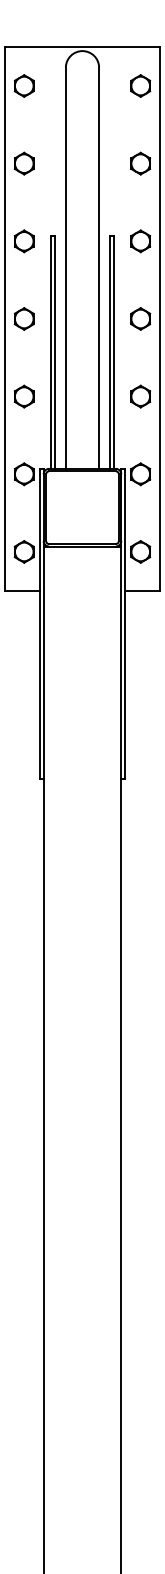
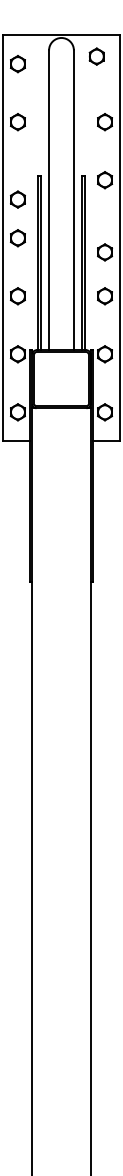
part: (140, 85) -> (96, 56), moved
part: (23, 241) -> (17, 199), moved
part: (140, 318) -> (104, 252), moved

